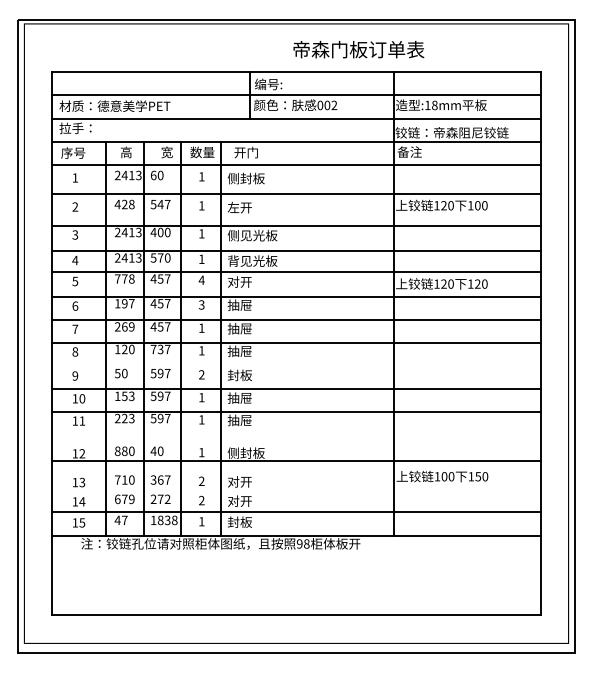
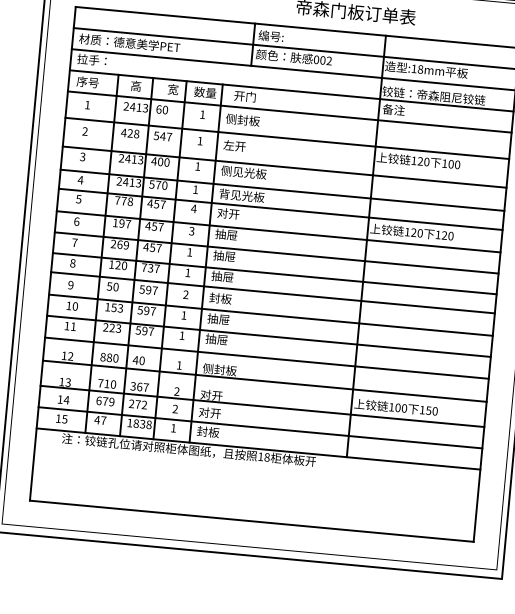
line: (296, 363) -> (273, 292), added
line: (296, 435) -> (266, 357), added
line: (296, 488) -> (262, 406), added
text: (299, 543) -> (260, 456), 98 -> 18

